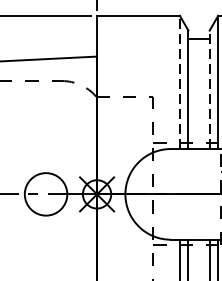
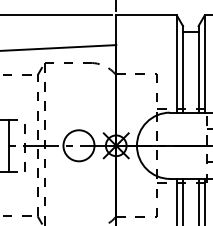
line: (179, 83) -> (176, 64), dashed -> solid
line: (209, 88) -> (198, 68), dashed -> solid

